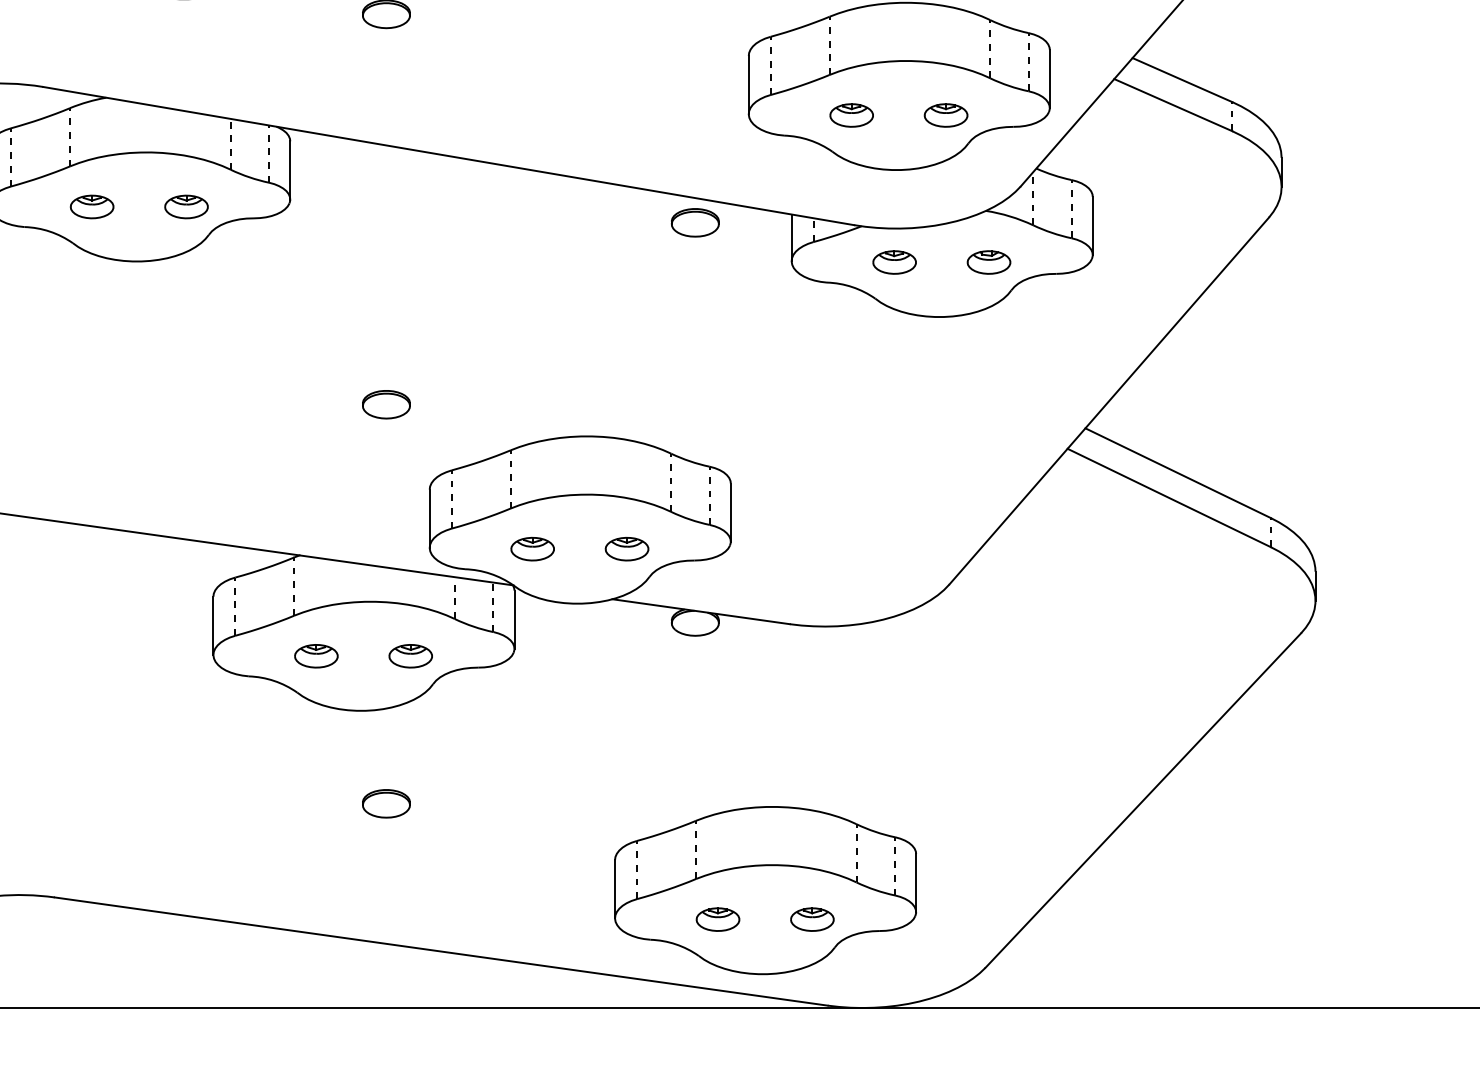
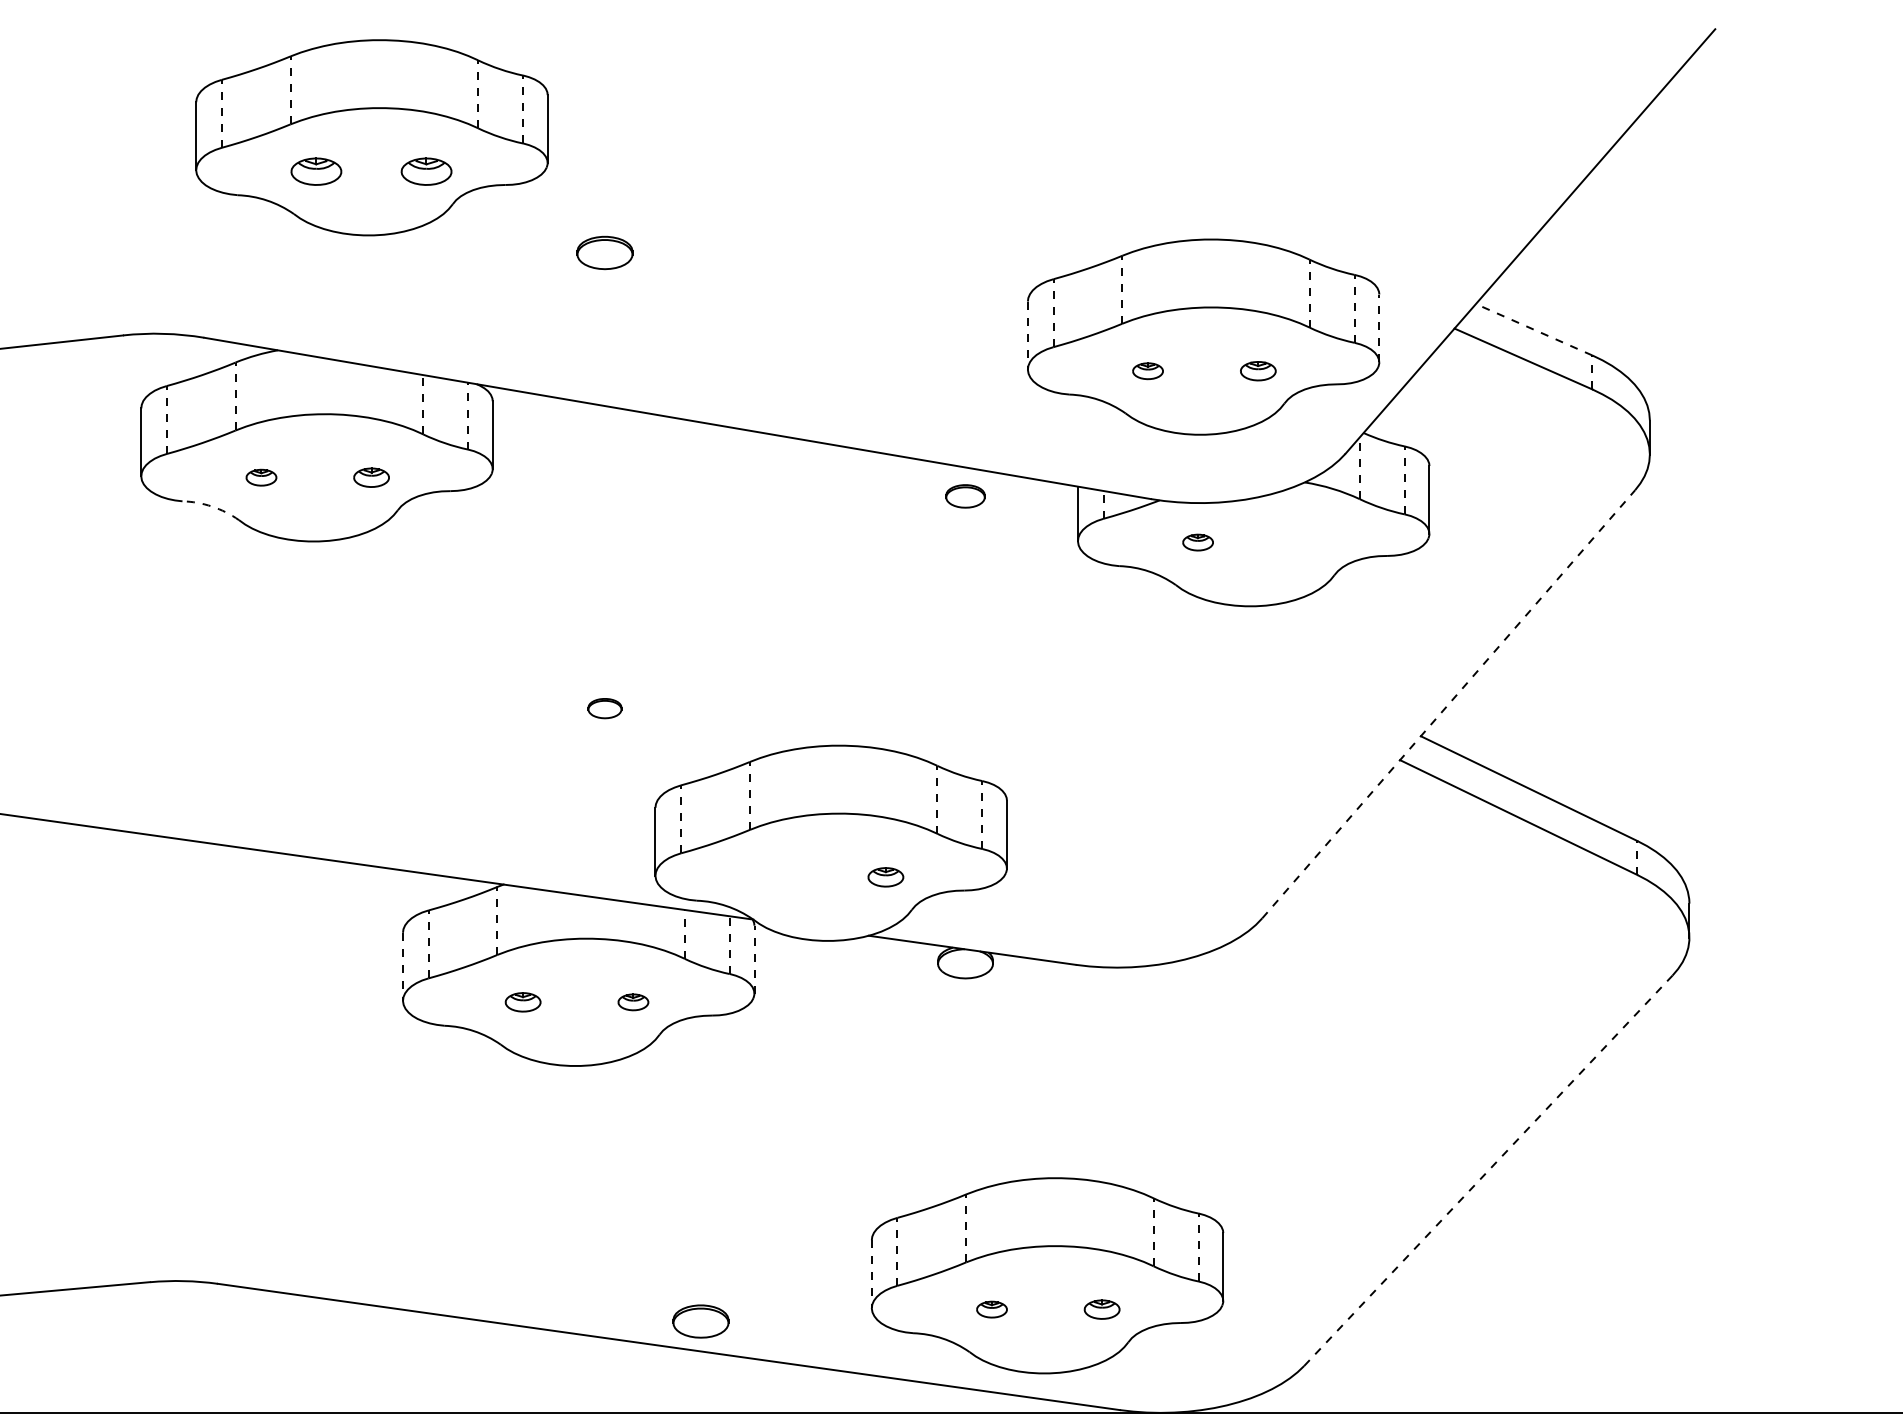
line: (1049, 79) -> (1379, 328), solid -> dashed
line: (1182, 79) -> (1534, 329), solid -> dashed
line: (748, 85) -> (1027, 335), solid -> dashed
part: (851, 115) -> (1147, 371), size x0.6
part: (946, 115) -> (1258, 371), size x0.7
part: (92, 206) -> (261, 477), size x0.6
part: (186, 206) -> (371, 477), size x0.7
part: (695, 222) -> (965, 496), size x0.7
arc: (50, 231) -> (212, 506), solid -> dashed
part: (894, 262) -> (1197, 542), size x0.6
part: (989, 262) -> (1308, 542), removed
line: (1109, 401) -> (1448, 704), solid -> dashed
part: (386, 404) -> (604, 708), size x0.6
part: (532, 549) -> (775, 877), removed
part: (626, 549) -> (885, 877), size x0.7
line: (514, 619) -> (754, 959), solid -> dashed
line: (213, 625) -> (403, 966), solid -> dashed
part: (315, 656) -> (522, 1002), size x0.7
part: (410, 656) -> (633, 1002), size x0.6
line: (1143, 800) -> (1488, 1170), solid -> dashed
part: (386, 803) -> (700, 1321), moved
line: (614, 889) -> (871, 1274), solid -> dashed
part: (717, 919) -> (991, 1309), size x0.6
part: (811, 919) -> (1101, 1309), size x0.7

